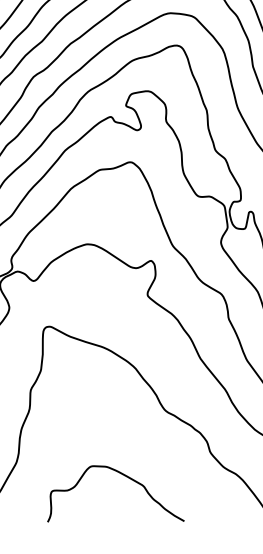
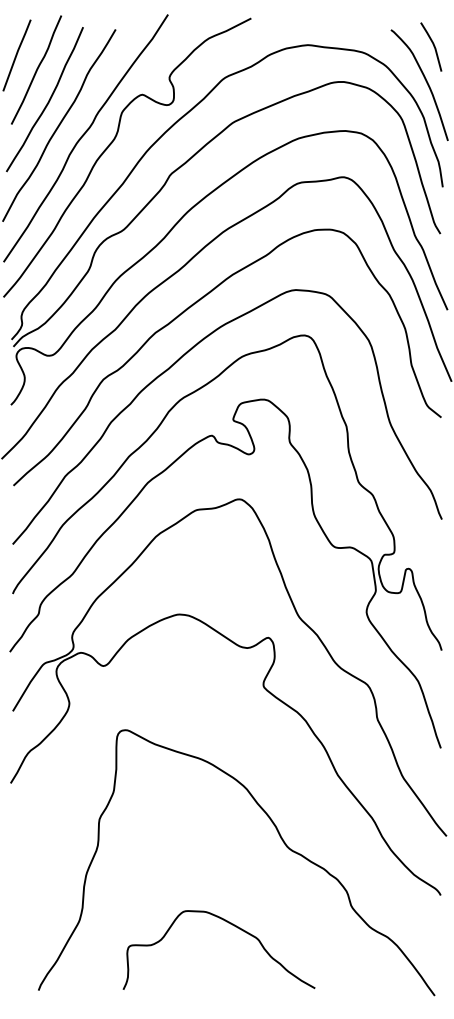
curve: (124, 475) -> (230, 924), moved

